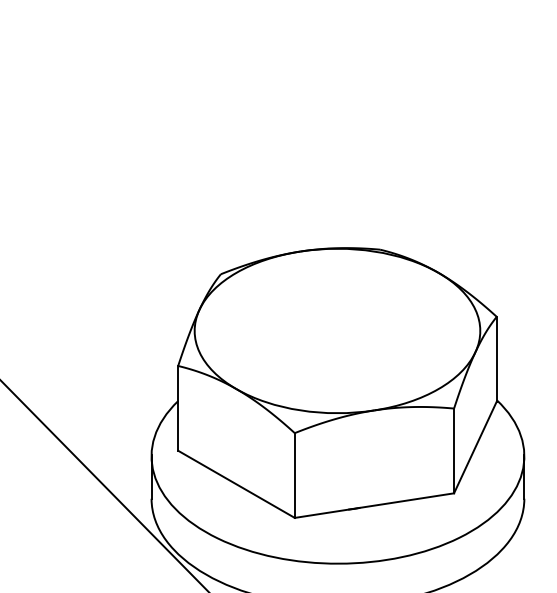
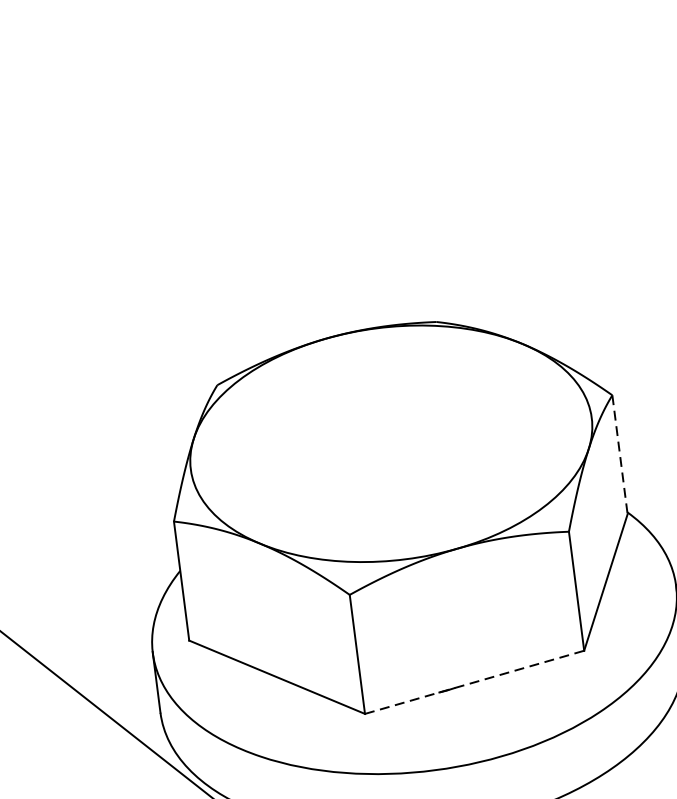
line: (496, 359) -> (619, 455), solid -> dashed
line: (374, 505) -> (474, 682), solid -> dashed

